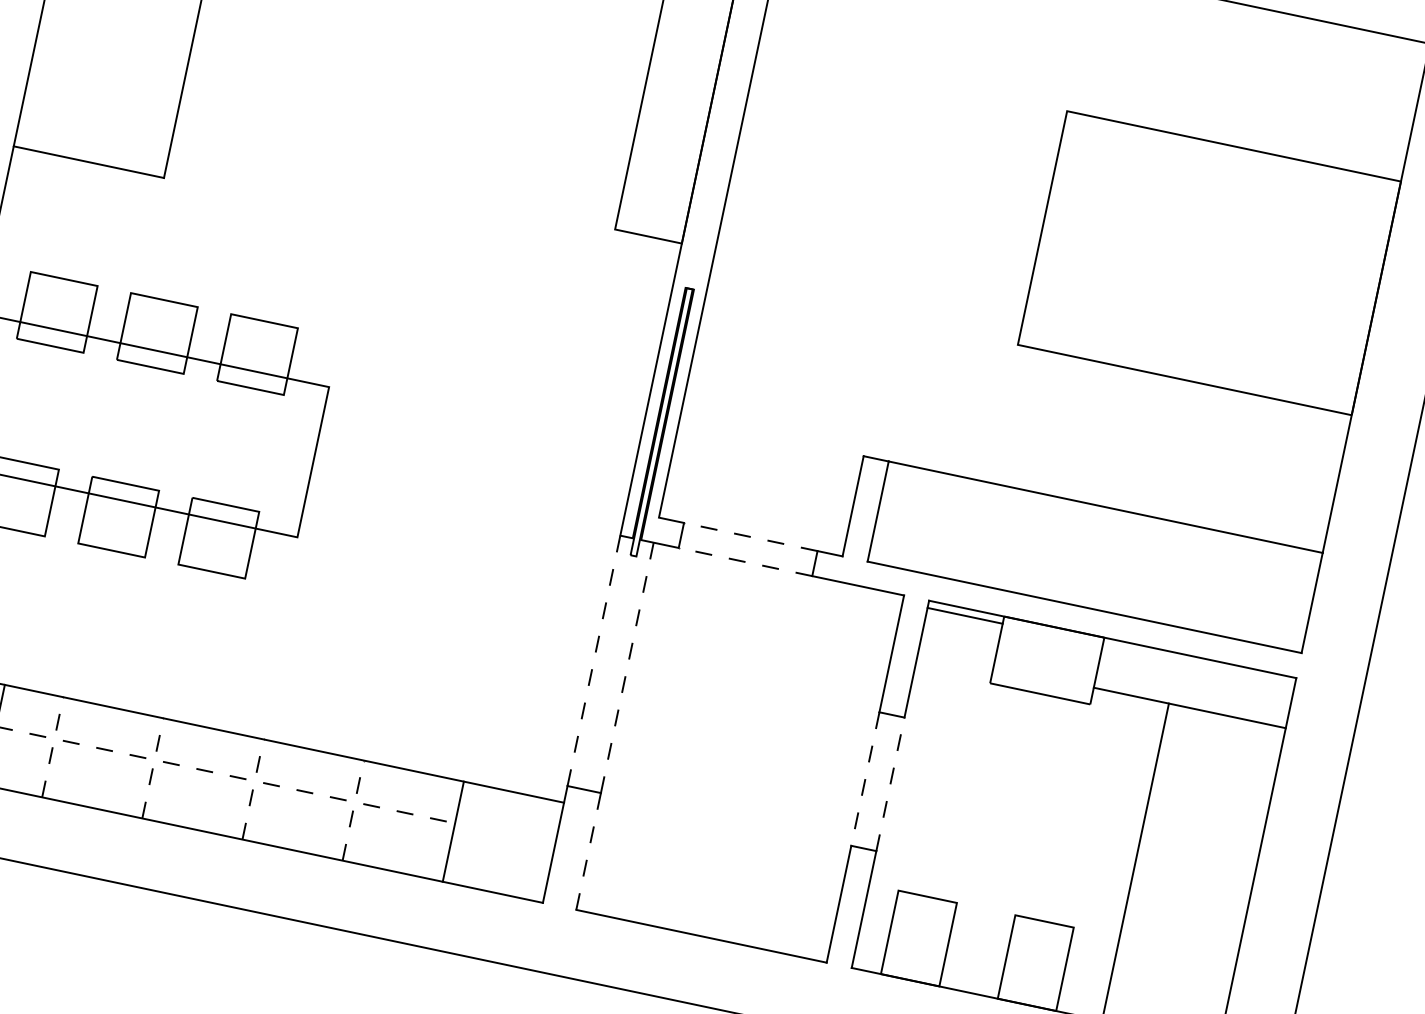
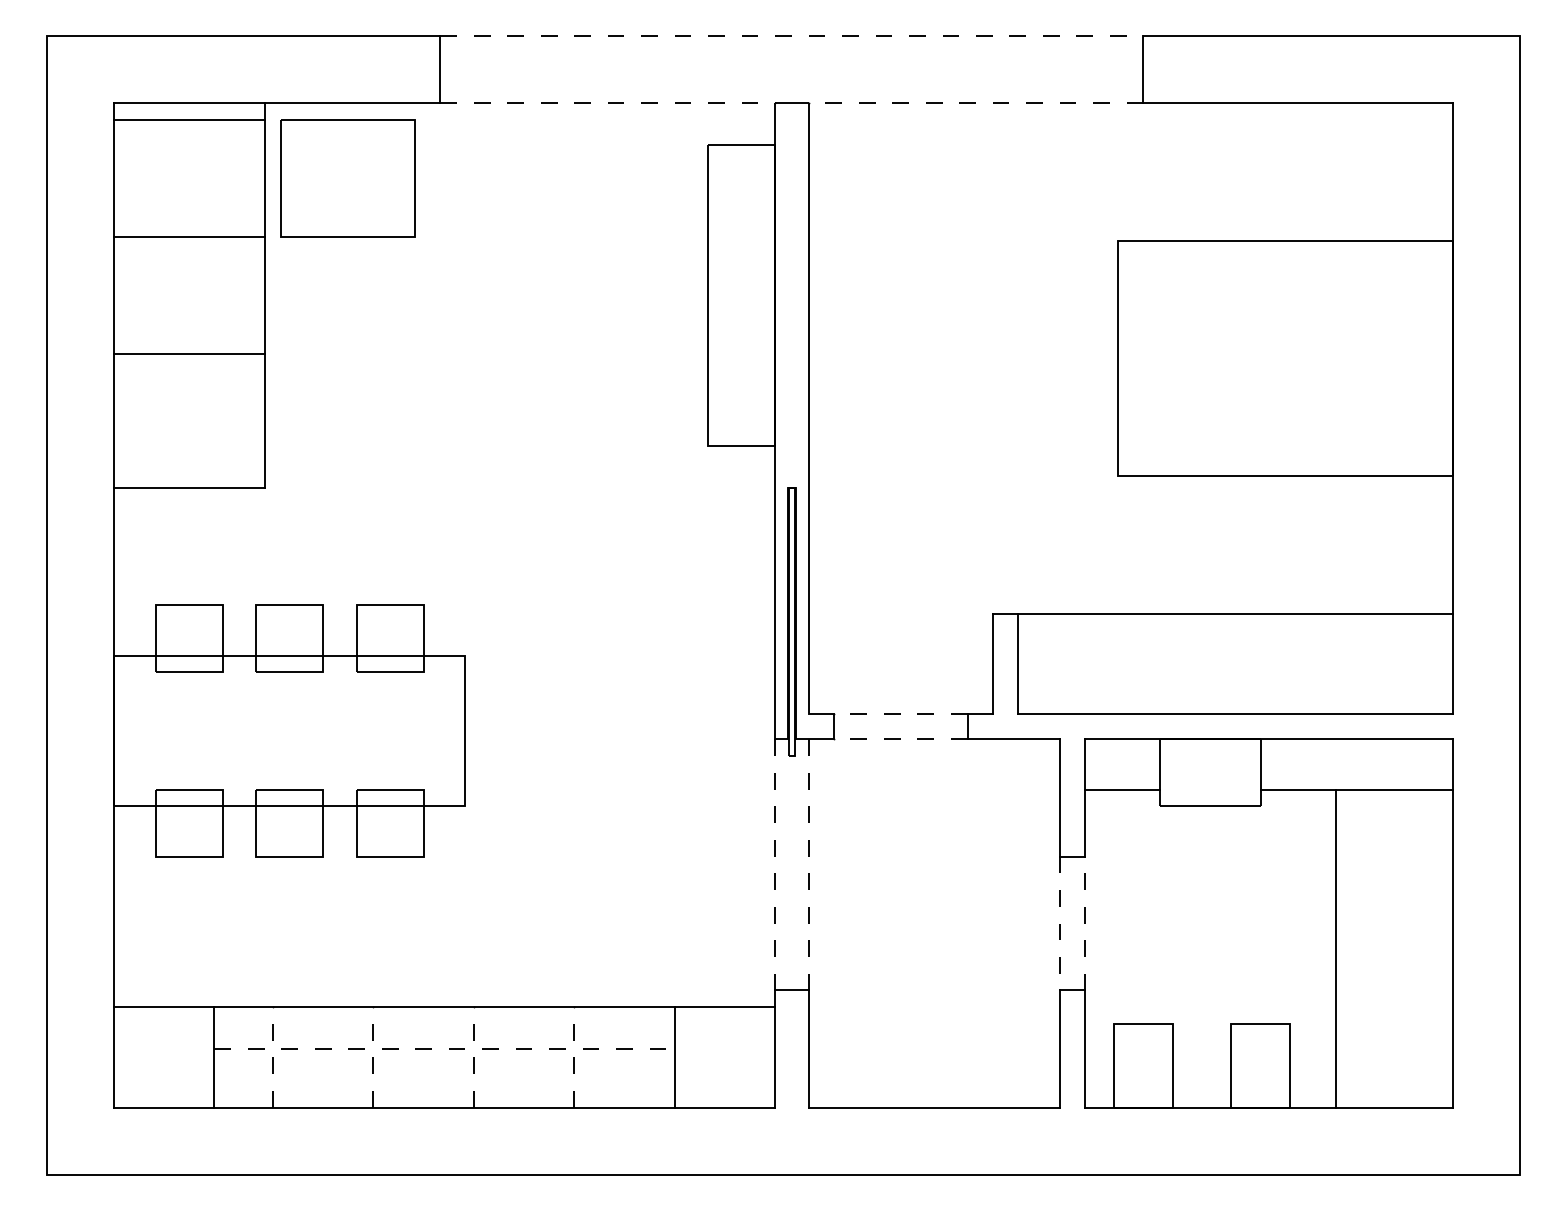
line: (116, 28) -> (188, 354), added
line: (965, 615) -> (1122, 789), moved
line: (588, 851) -> (808, 1049), dashed -> solid

